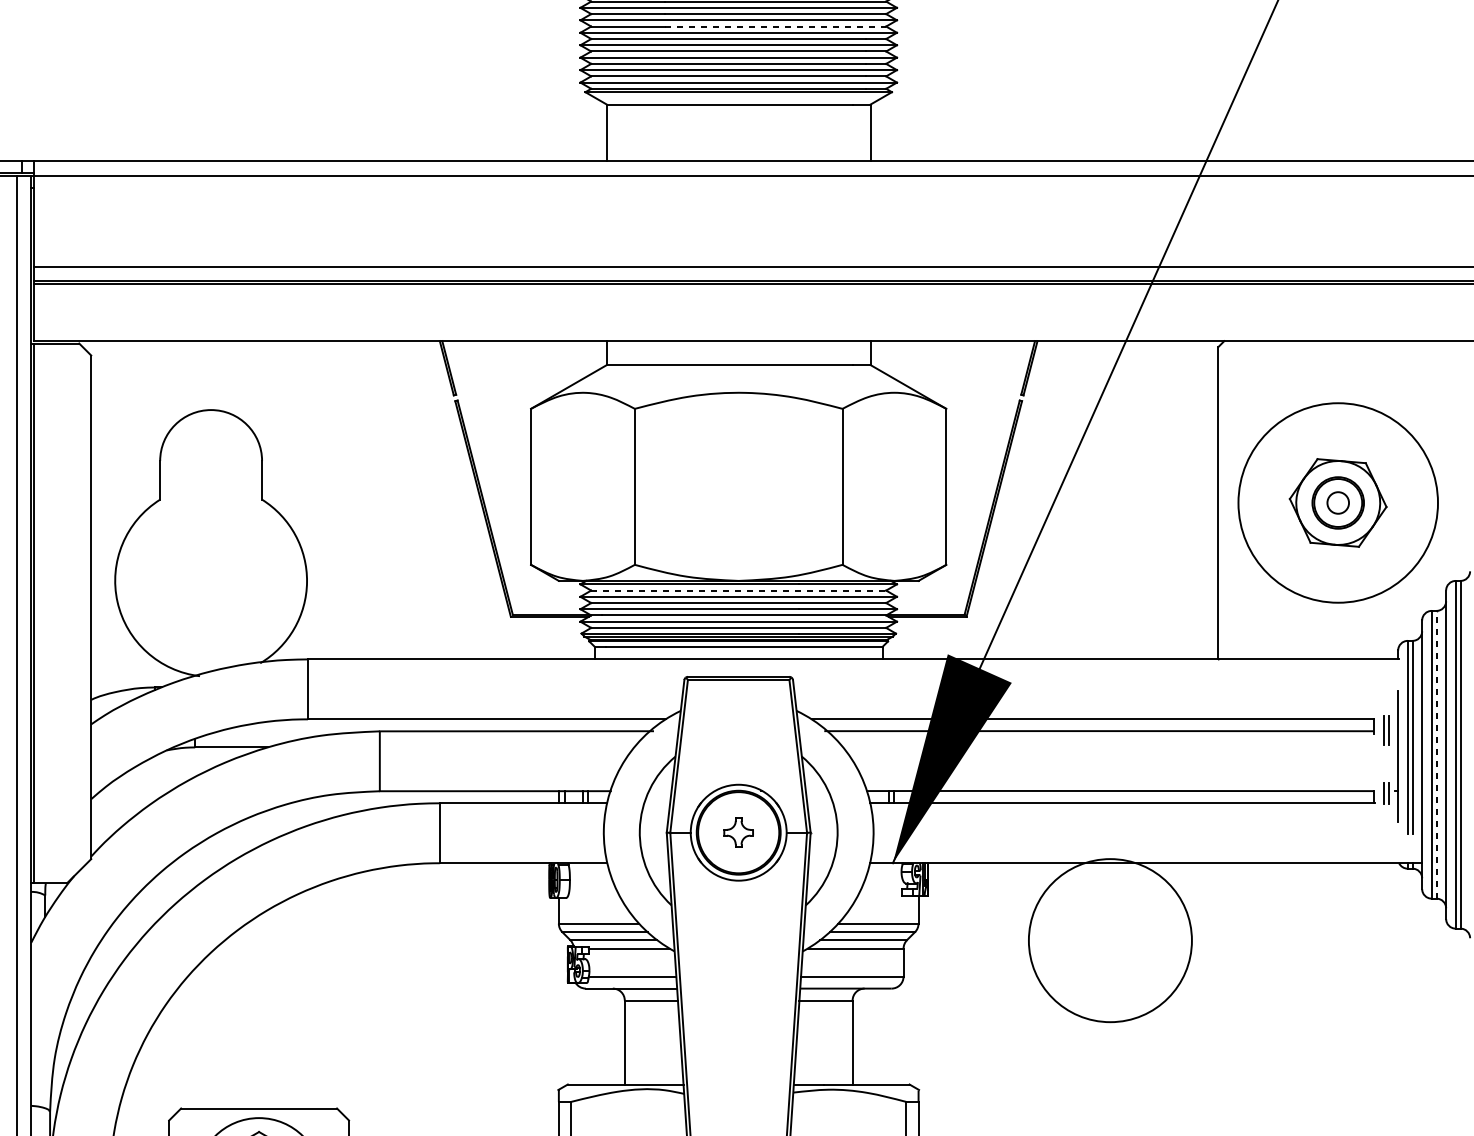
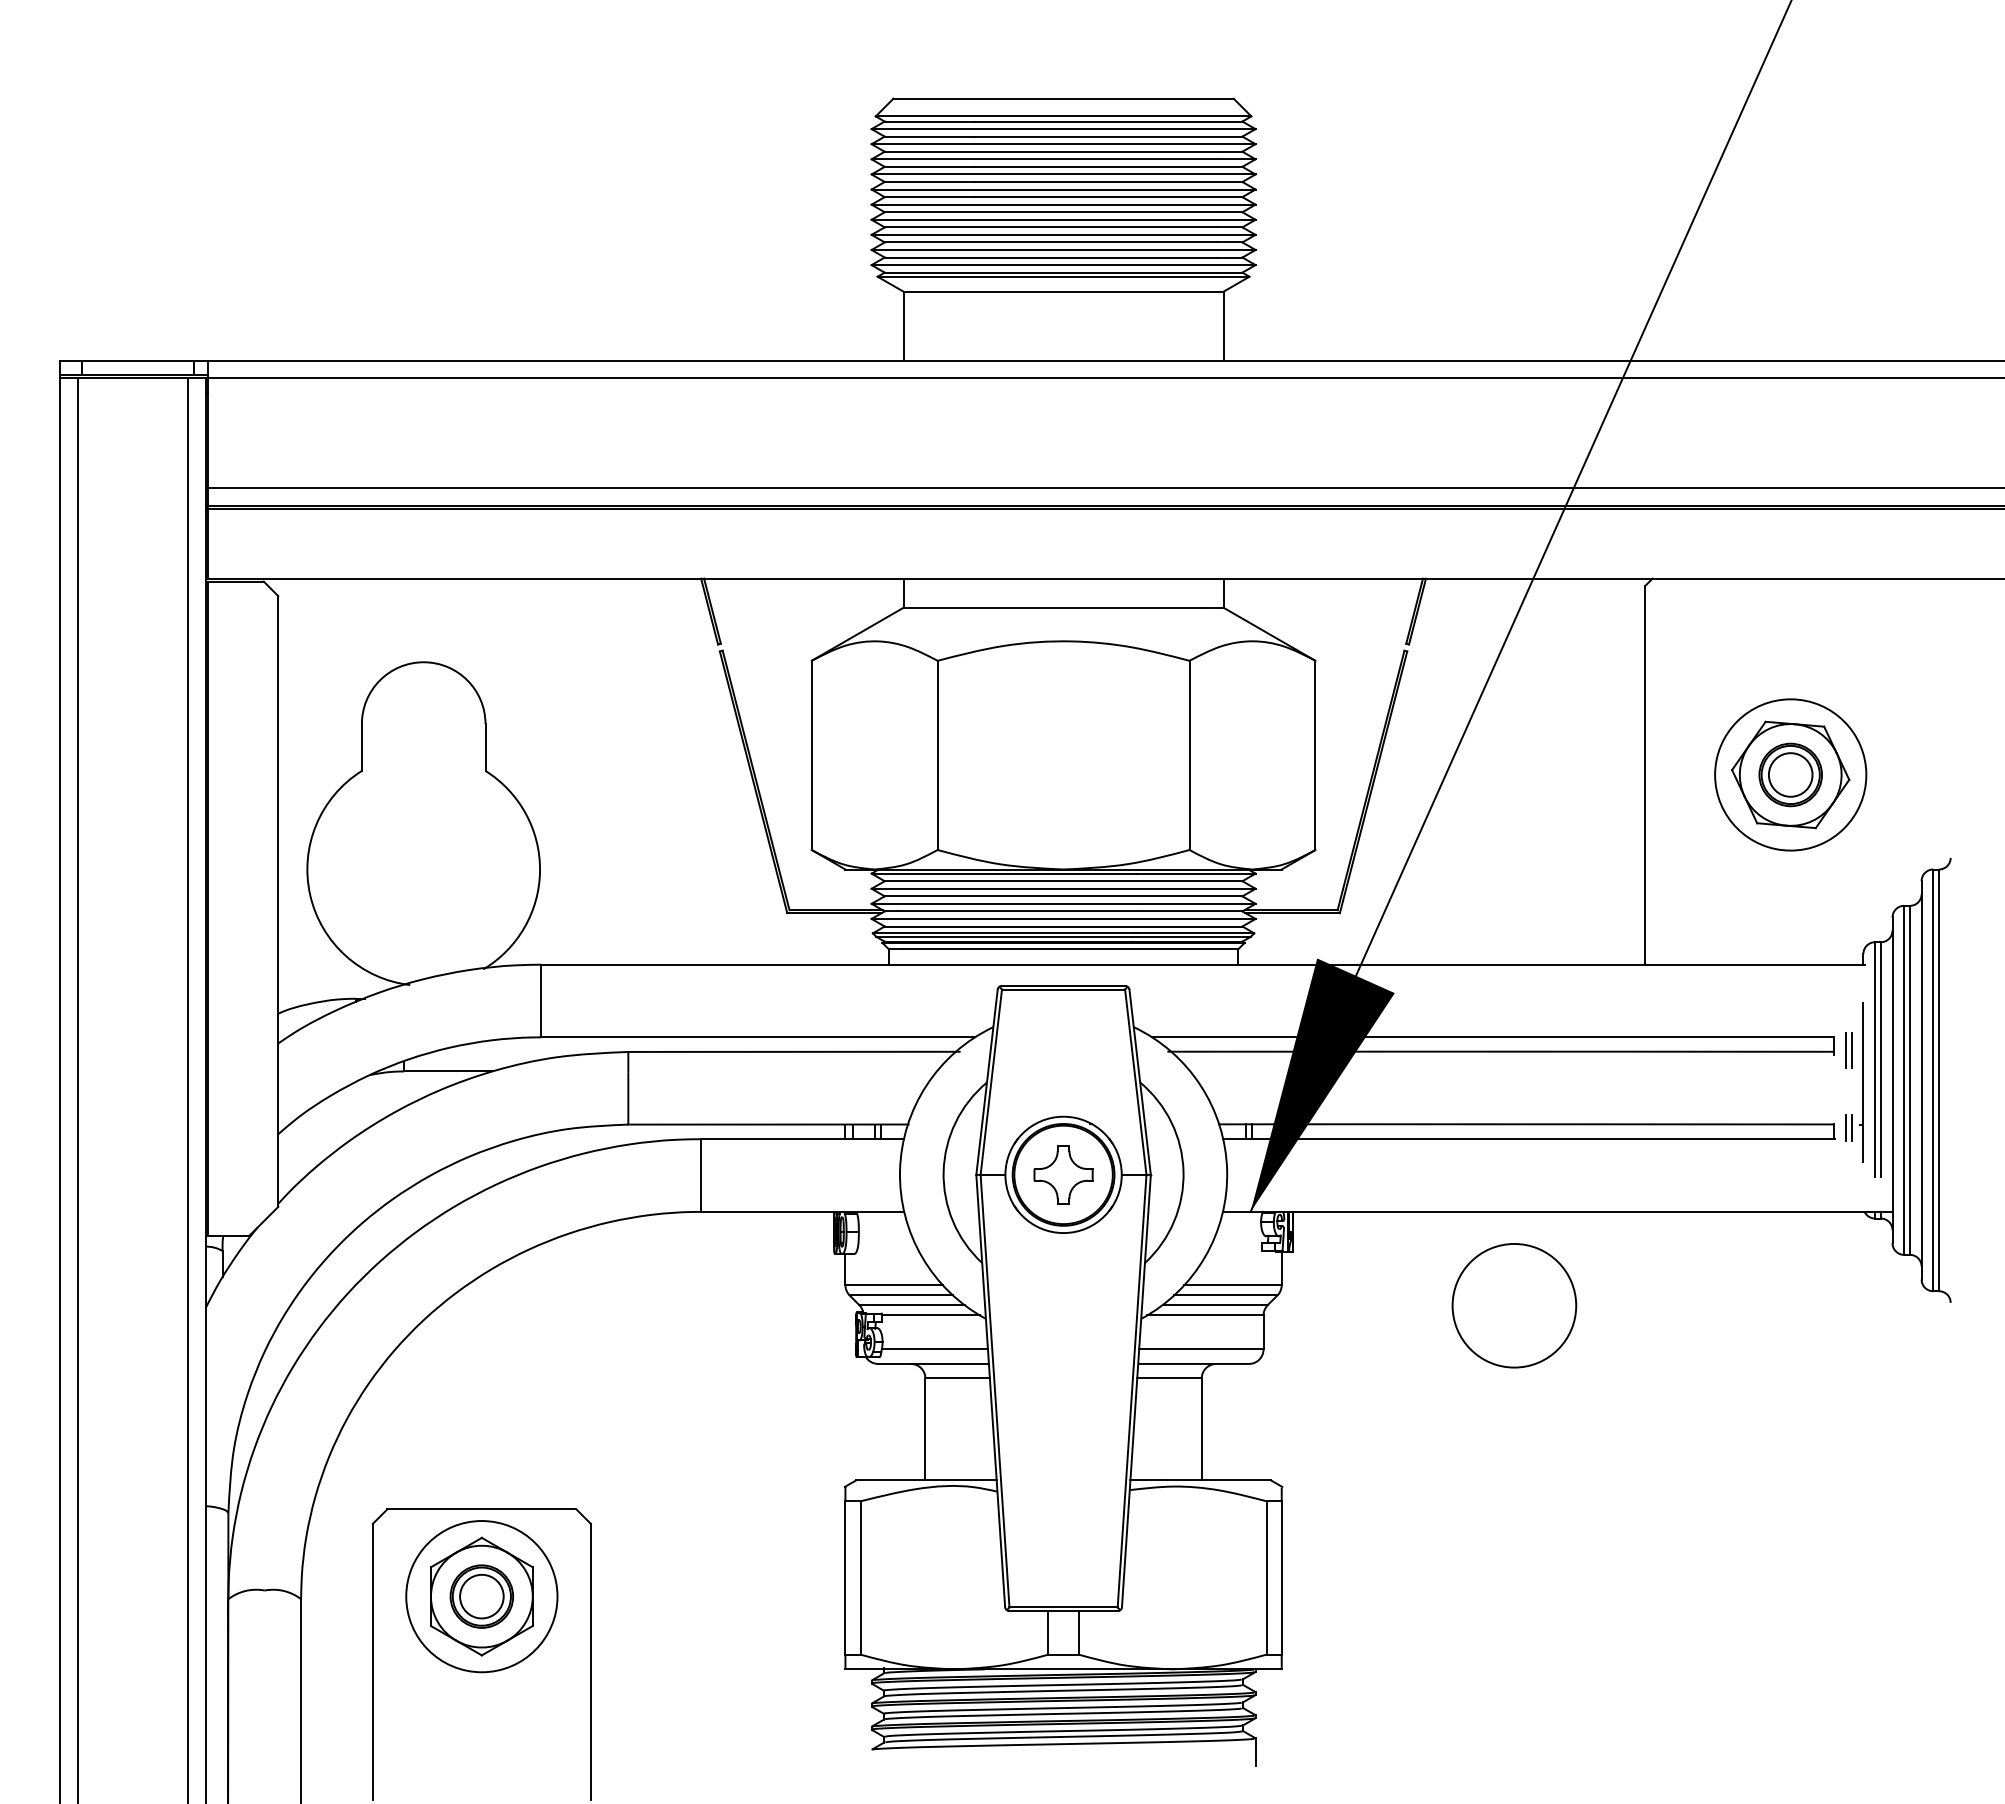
line: (775, 26) -> (1108, 197), dashed -> solid
circle: (1338, 502) -> (1790, 774), size x0.62
circle: (1338, 502) -> (1790, 774), size x1.67
line: (738, 590) -> (1063, 881), dashed -> solid
line: (1436, 754) -> (1909, 1080), dashed -> solid
part: (738, 832) -> (1063, 1174), size x1.67
circle: (1110, 940) -> (1514, 1305), size x0.62

